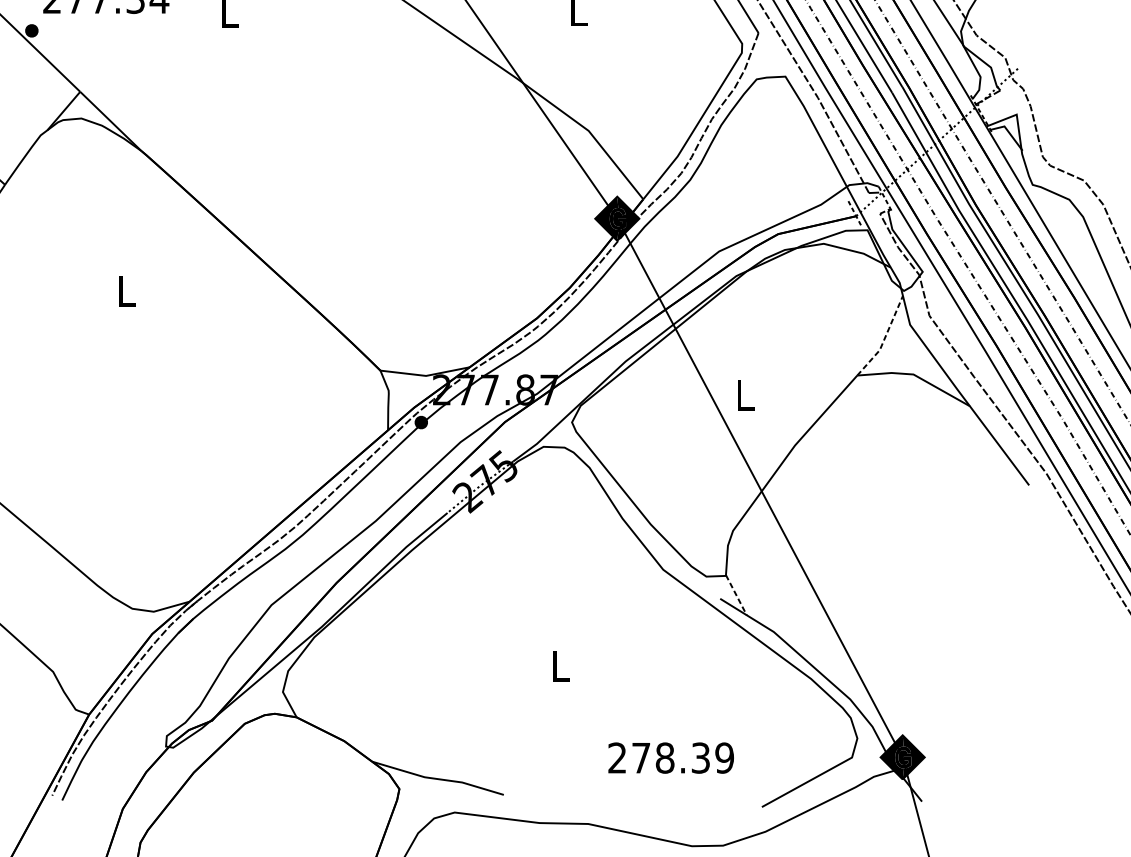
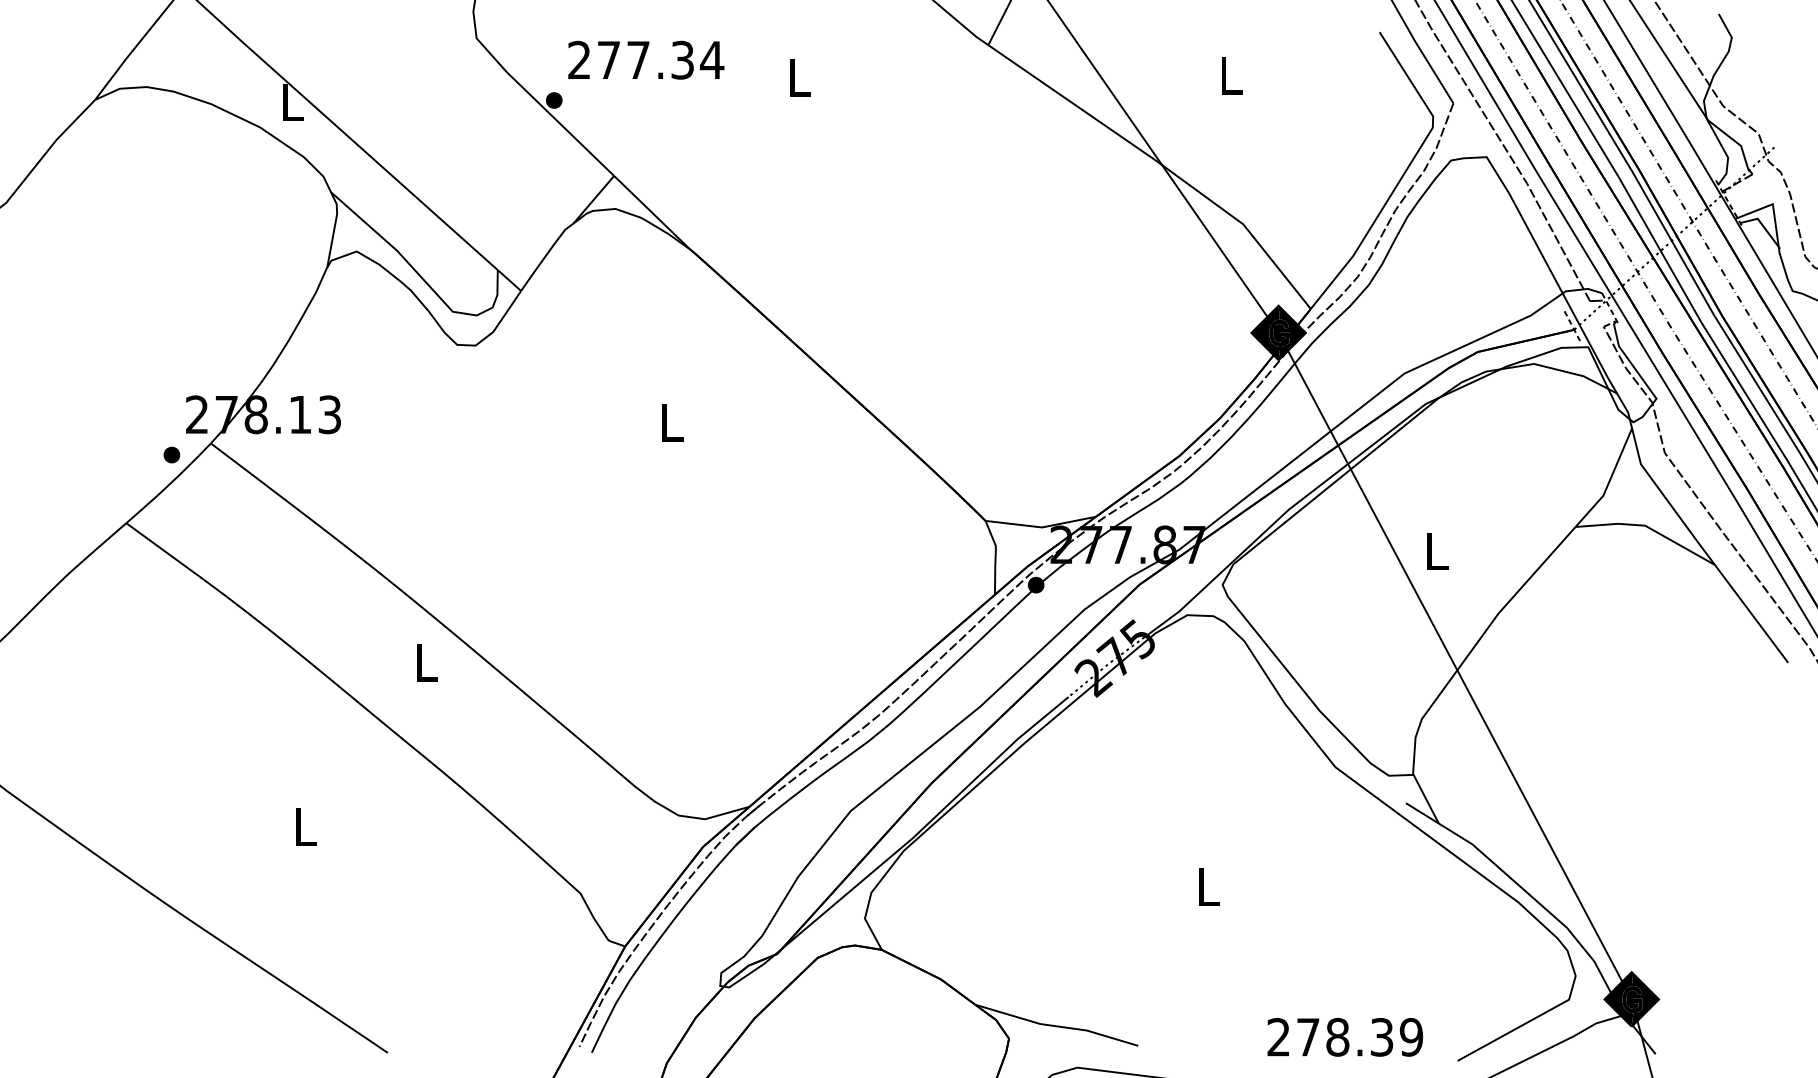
line: (884, 338) -> (1609, 481), dashed -> solid
line: (736, 594) -> (1425, 798), dashed -> solid
text: (671, 758) -> (1345, 1037), moved

